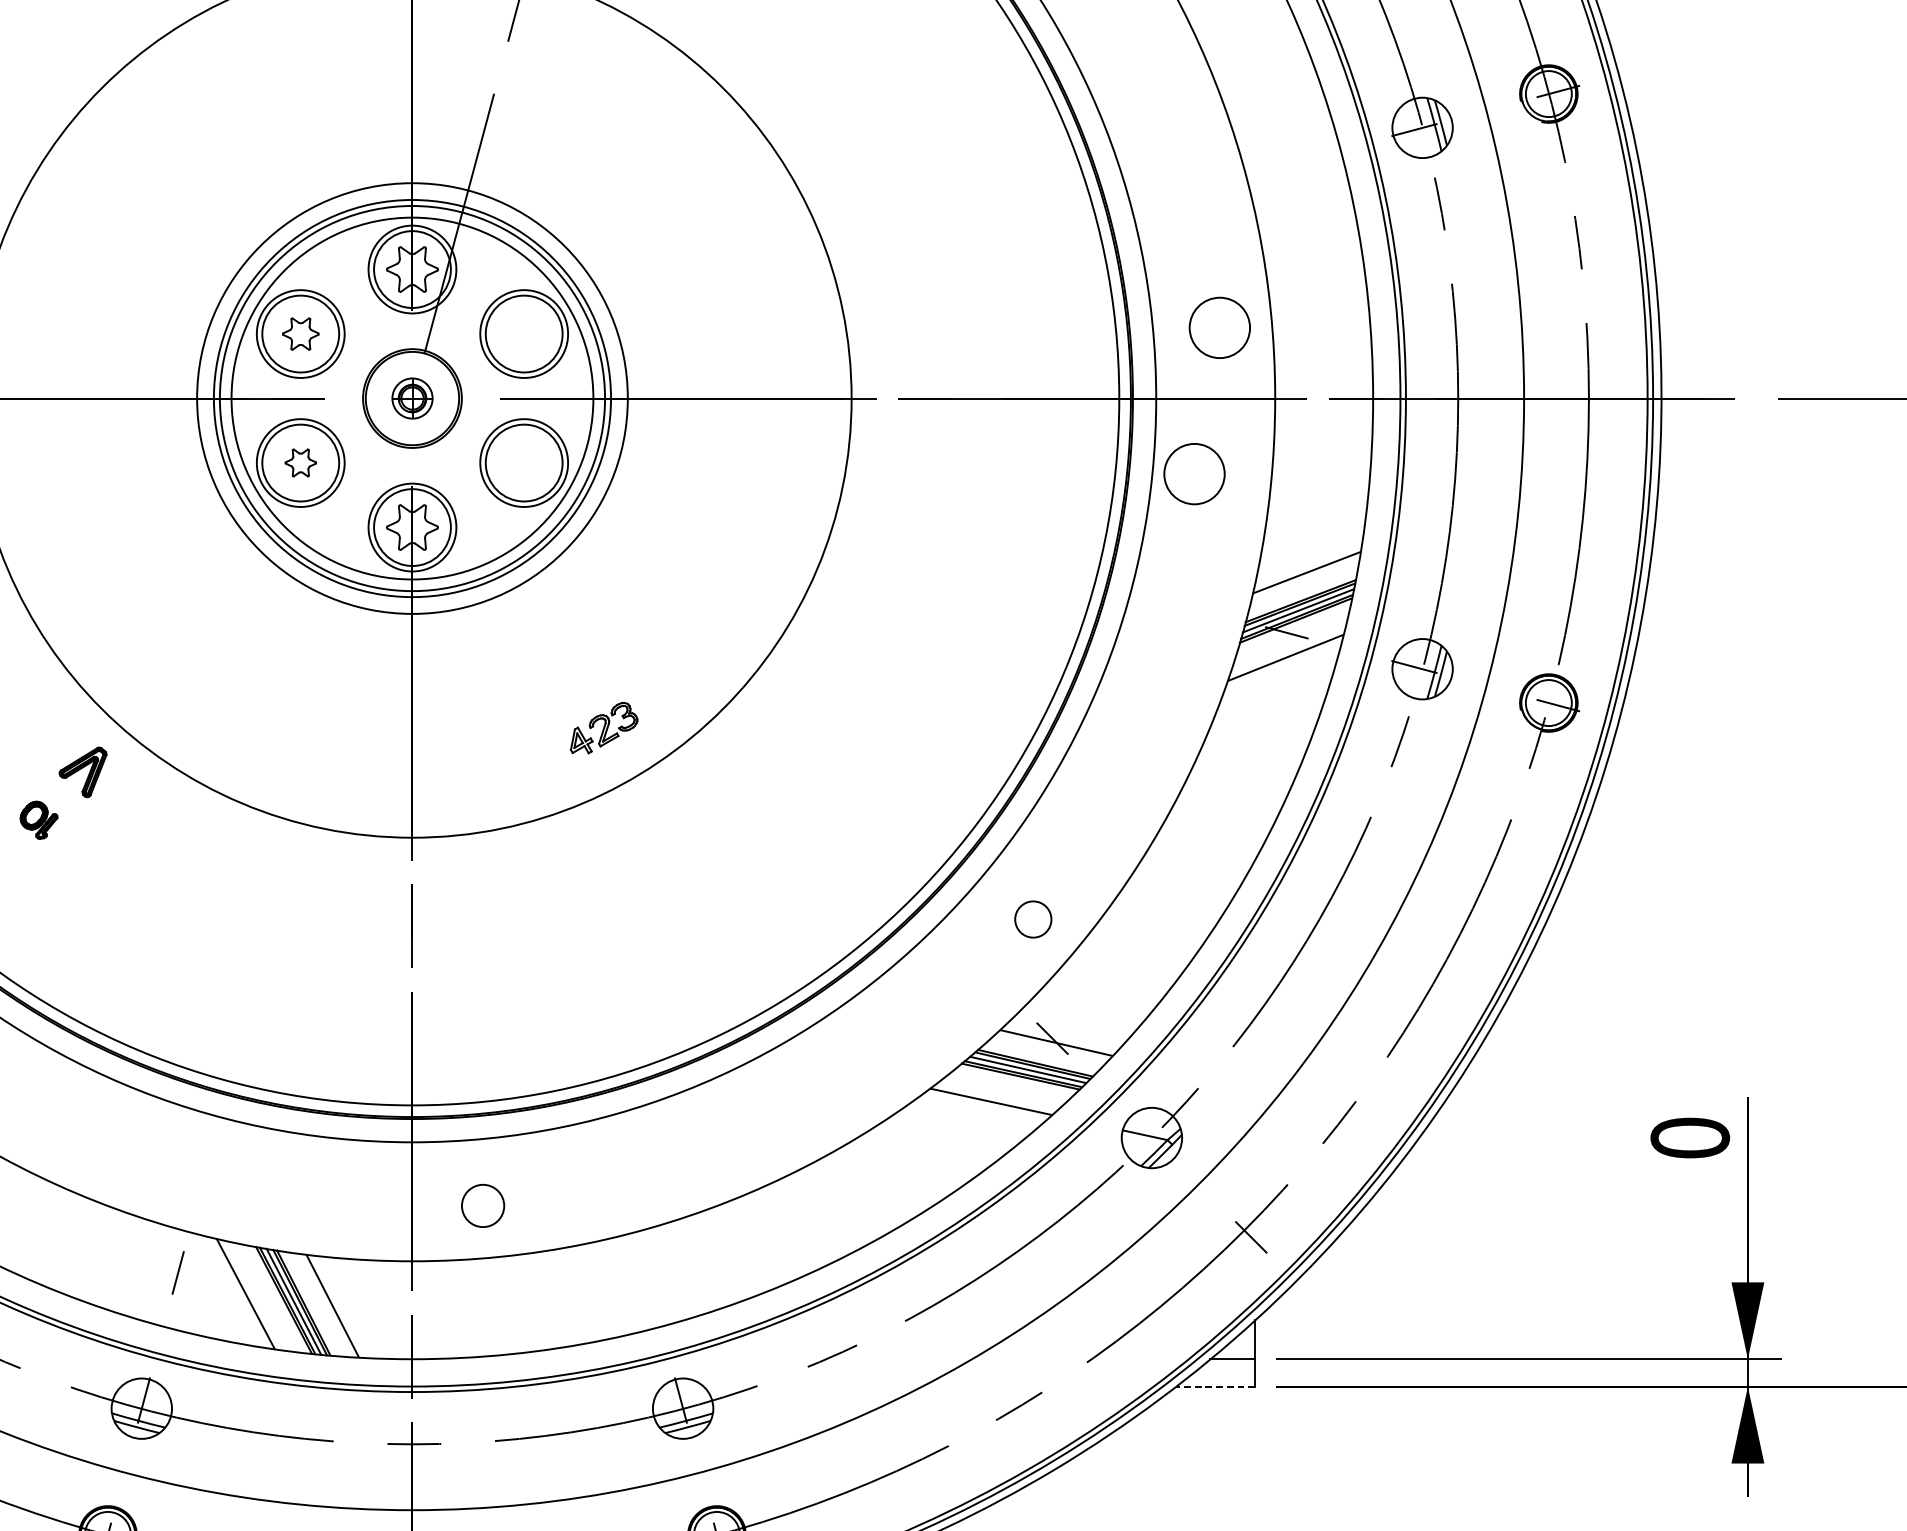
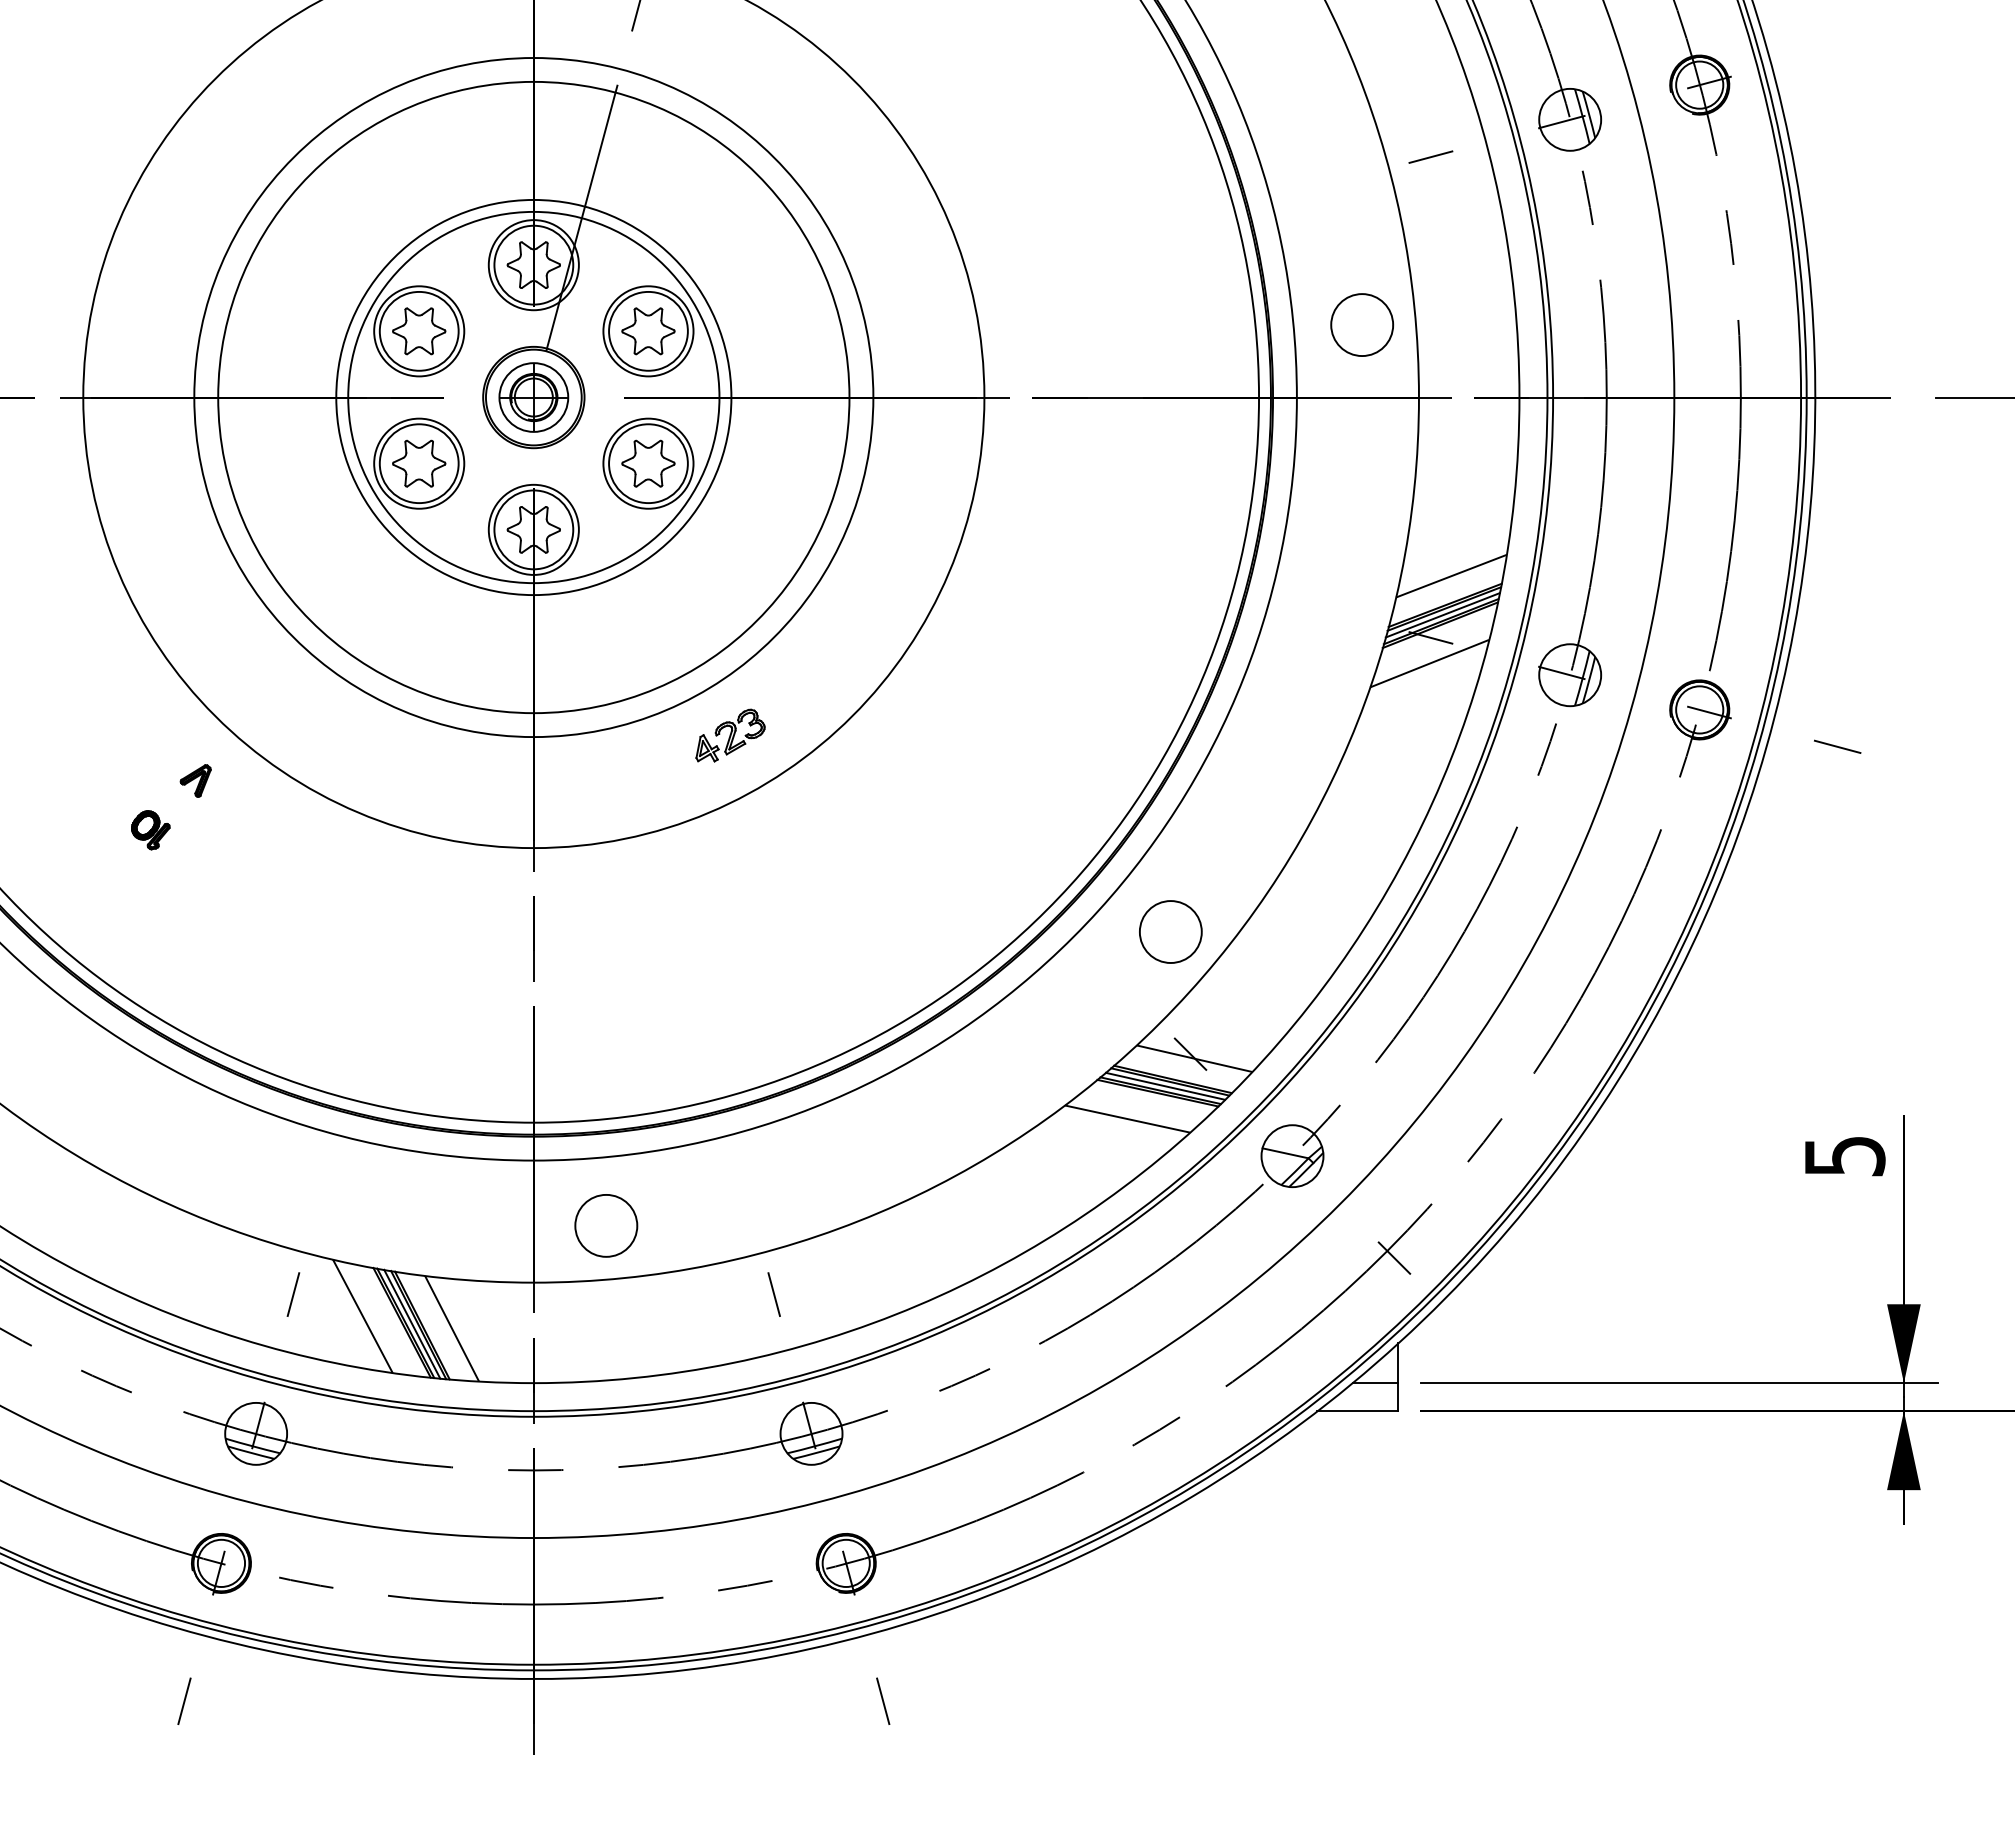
line: (1286, 164) -> (1430, 157), added
part: (301, 334) -> (419, 331), size x1.43
part: (524, 334) -> (648, 331), added
circle: (412, 398) -> (533, 397), size x1.43
circle: (412, 398) -> (533, 397), size x1.67
part: (412, 398) -> (533, 397), size x1.67
part: (301, 462) -> (419, 463), size x1.67
part: (524, 462) -> (648, 463), added
circle: (1194, 473) -> (1336, 474), removed
line: (1683, 738) -> (1837, 746), added
part: (82, 771) -> (195, 780), size x0.62
circle: (1033, 919) -> (1170, 931), size x1.67
text: (1689, 1137) -> (1844, 1155), 0 -> 5
circle: (483, 1205) -> (606, 1225), size x1.43
line: (647, 1272) -> (774, 1294), added
line: (1215, 1386) -> (1357, 1411), dashed -> solid

